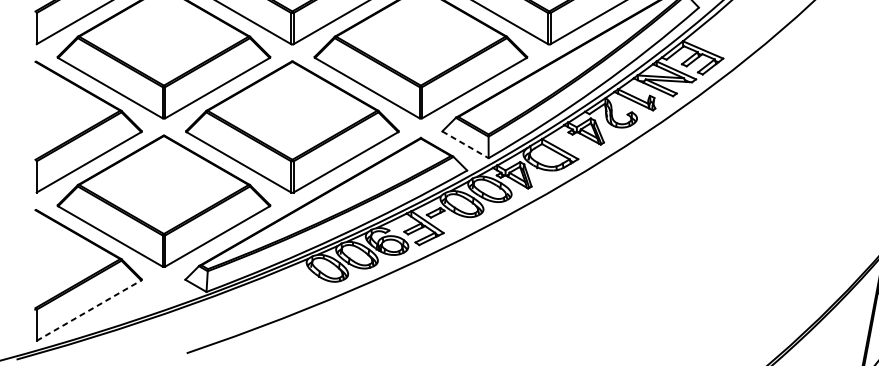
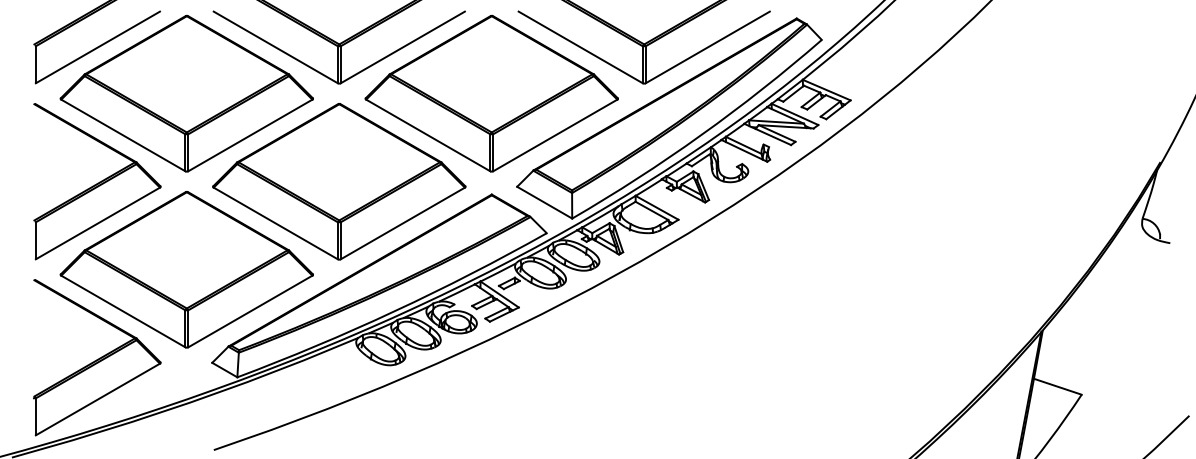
line: (465, 144) -> (544, 202), dashed -> solid
line: (88, 310) -> (97, 399), dashed -> solid

